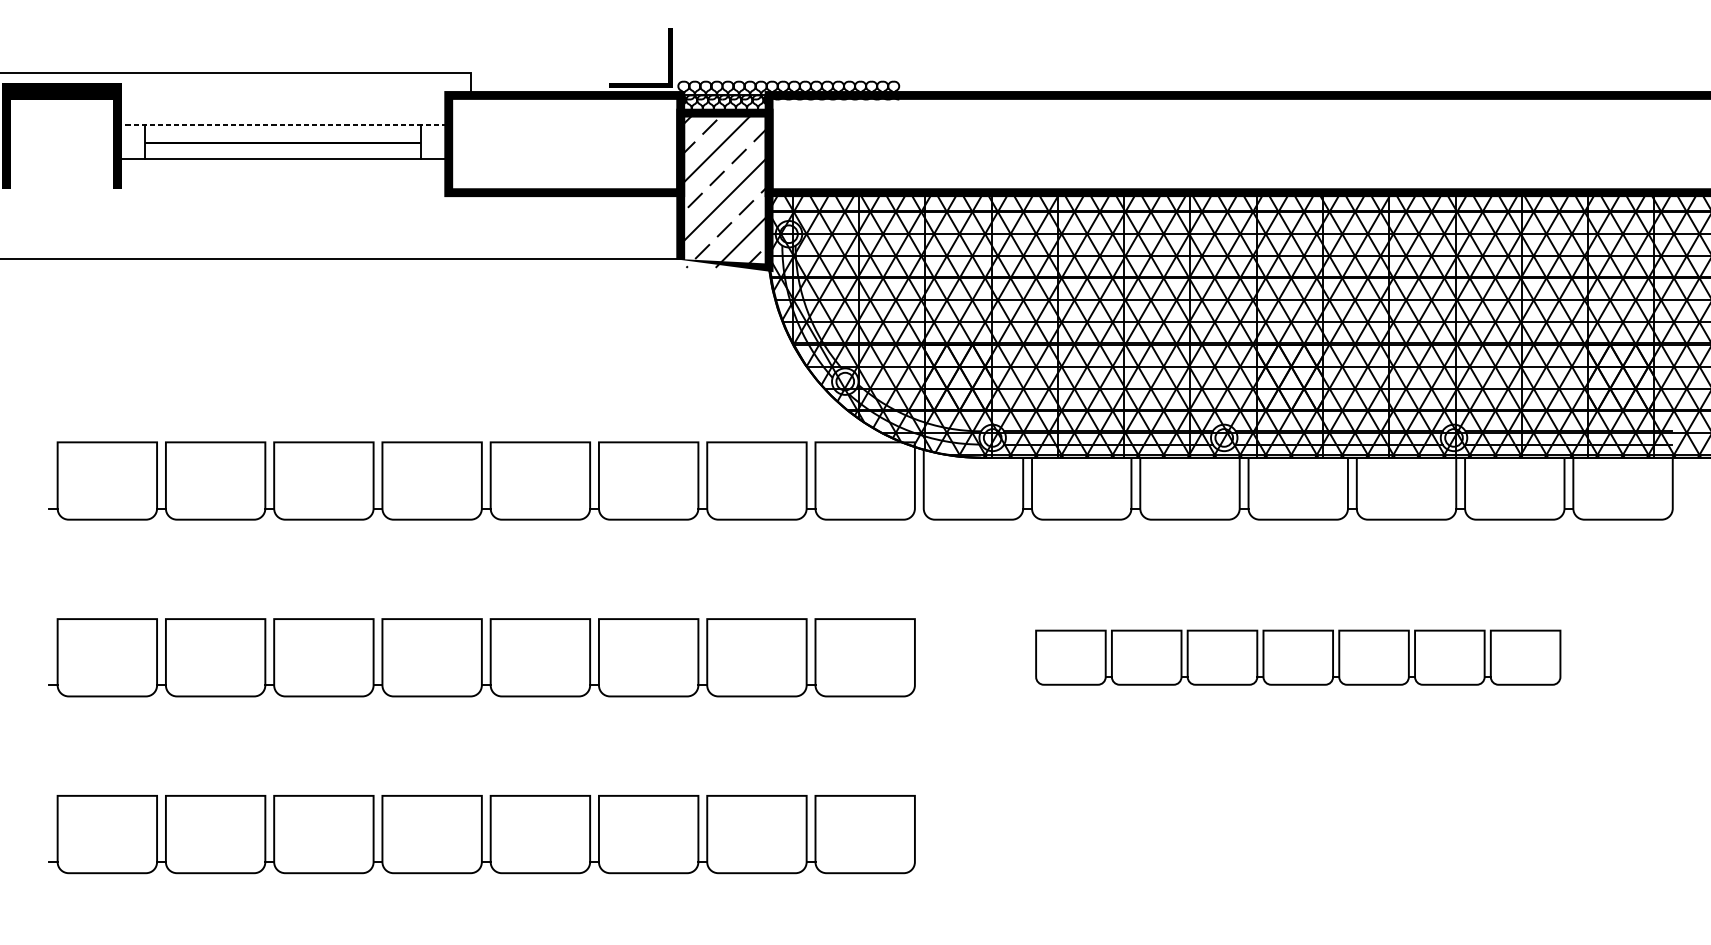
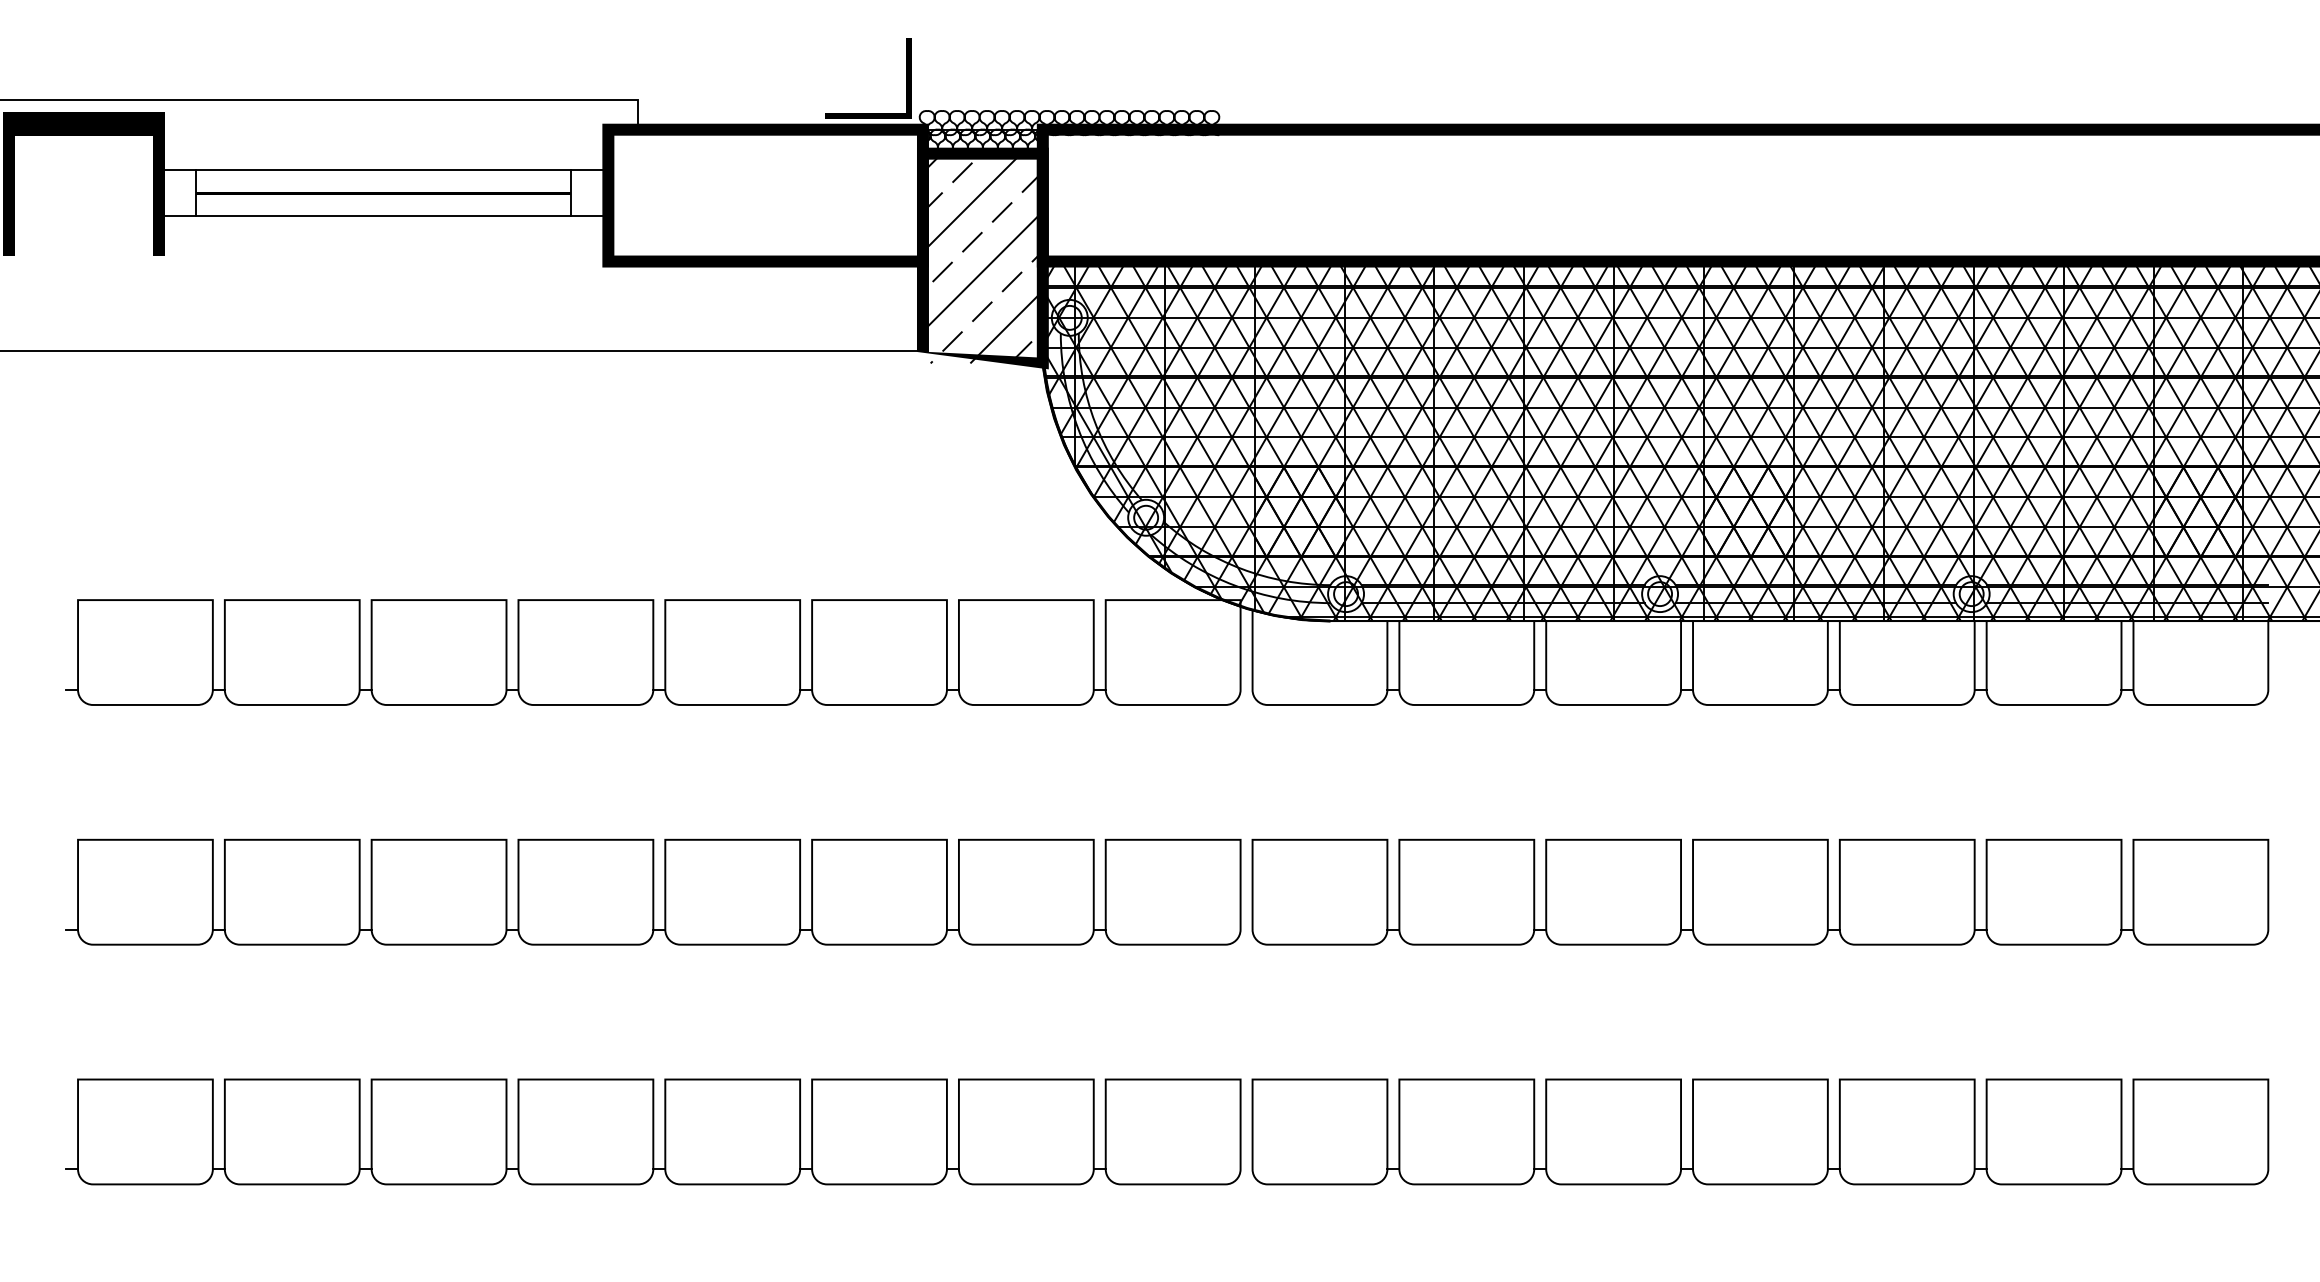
line: (282, 125) -> (383, 170), dashed -> solid
part: (1298, 657) -> (1760, 891), size x1.43
part: (1298, 834) -> (1760, 1131), added

